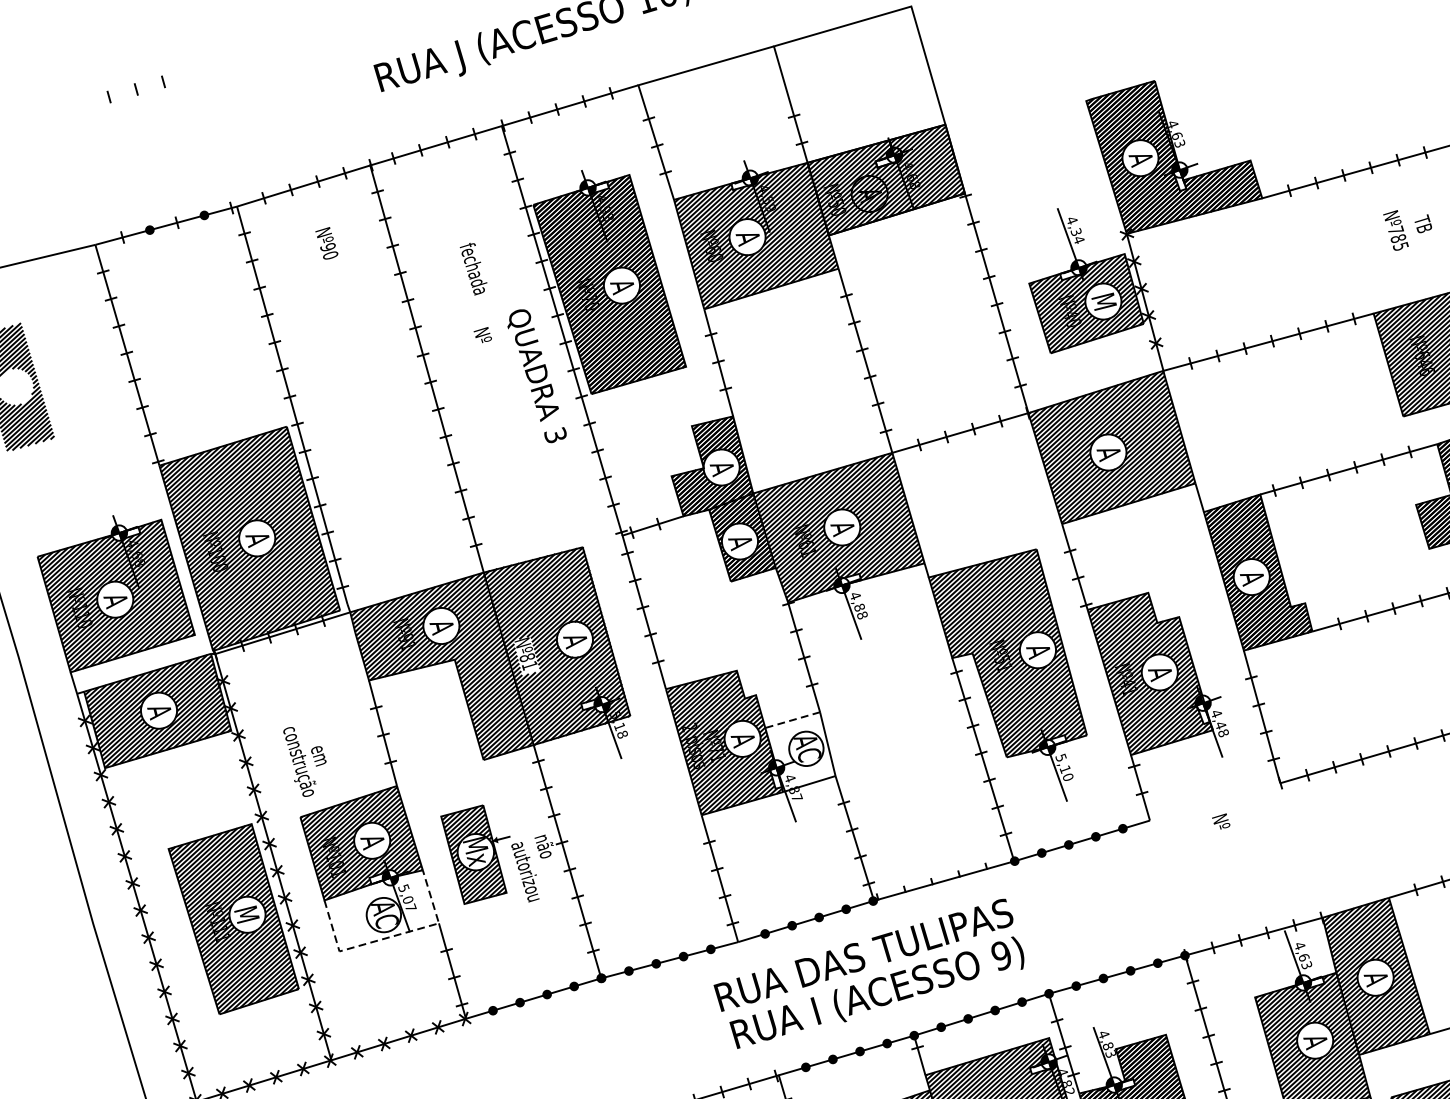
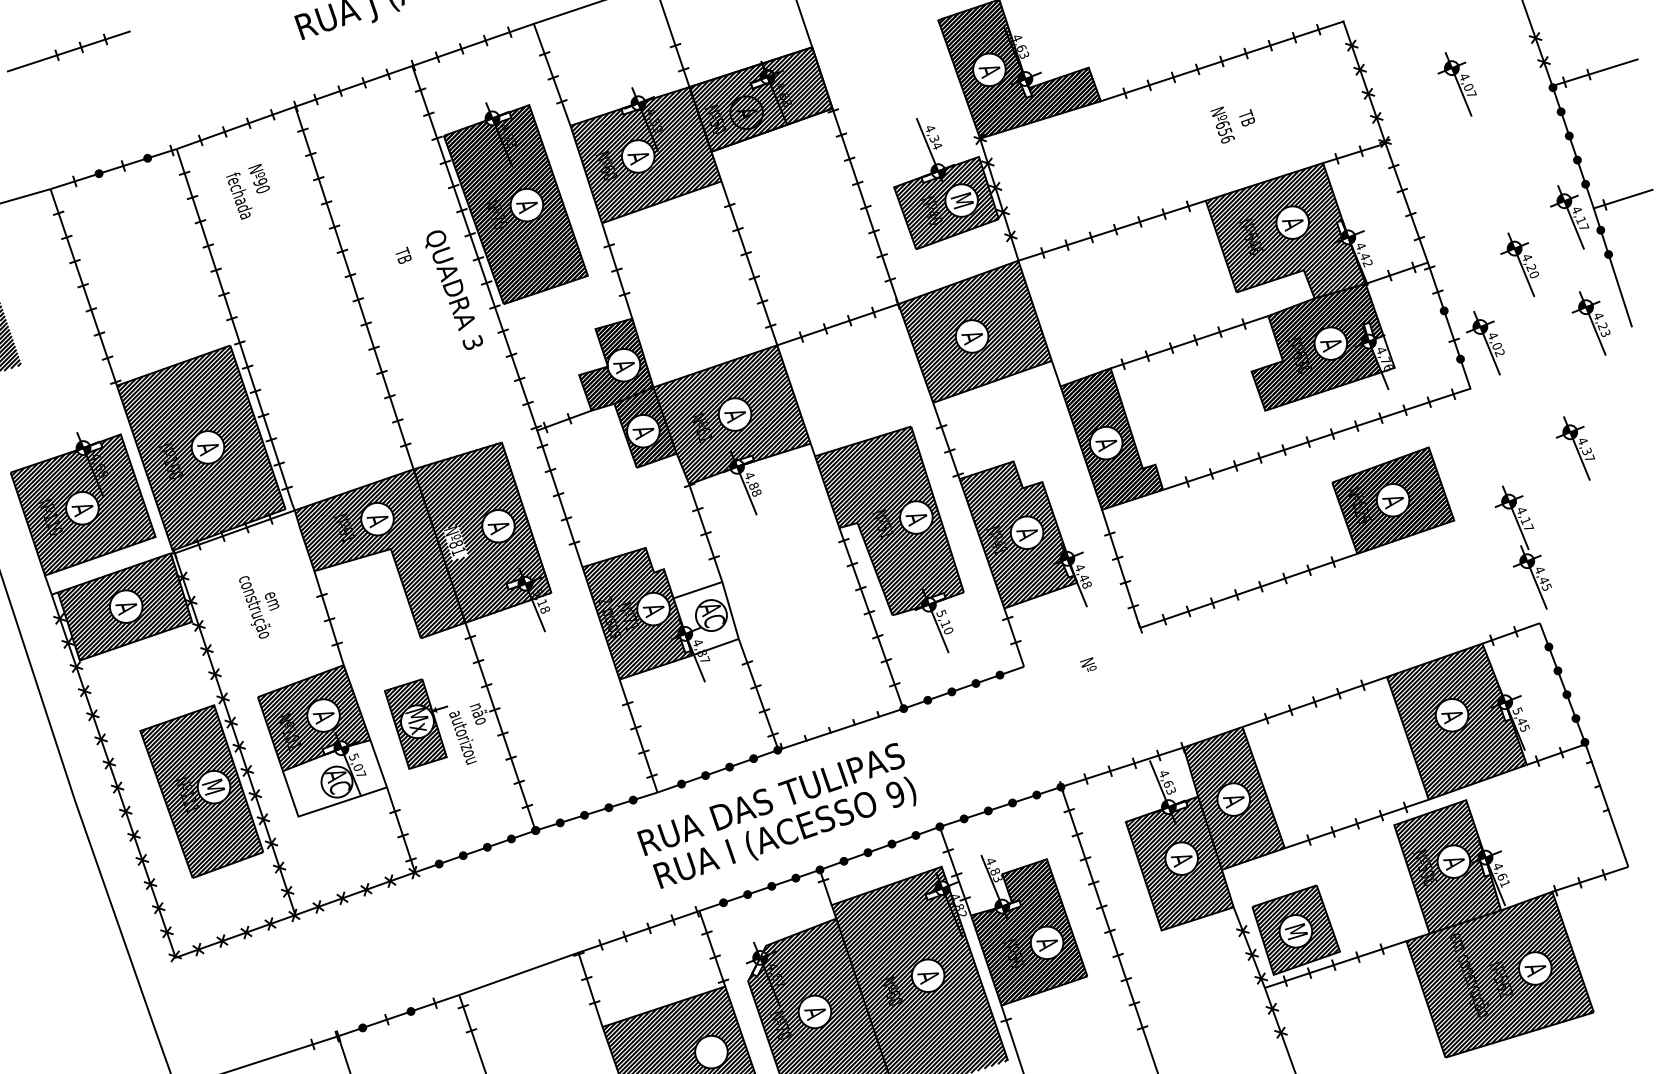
line: (121, 93) -> (68, 51), added
text: (1398, 237) -> (1225, 131), Nº785 -> Nº656
text: (473, 268) -> (239, 195), moved
text: (482, 334) -> (403, 254), Nº -> TB
line: (792, 720) -> (697, 590), dashed -> solid
text: (304, 762) -> (259, 607), moved
line: (390, 936) -> (343, 801), dashed -> solid

